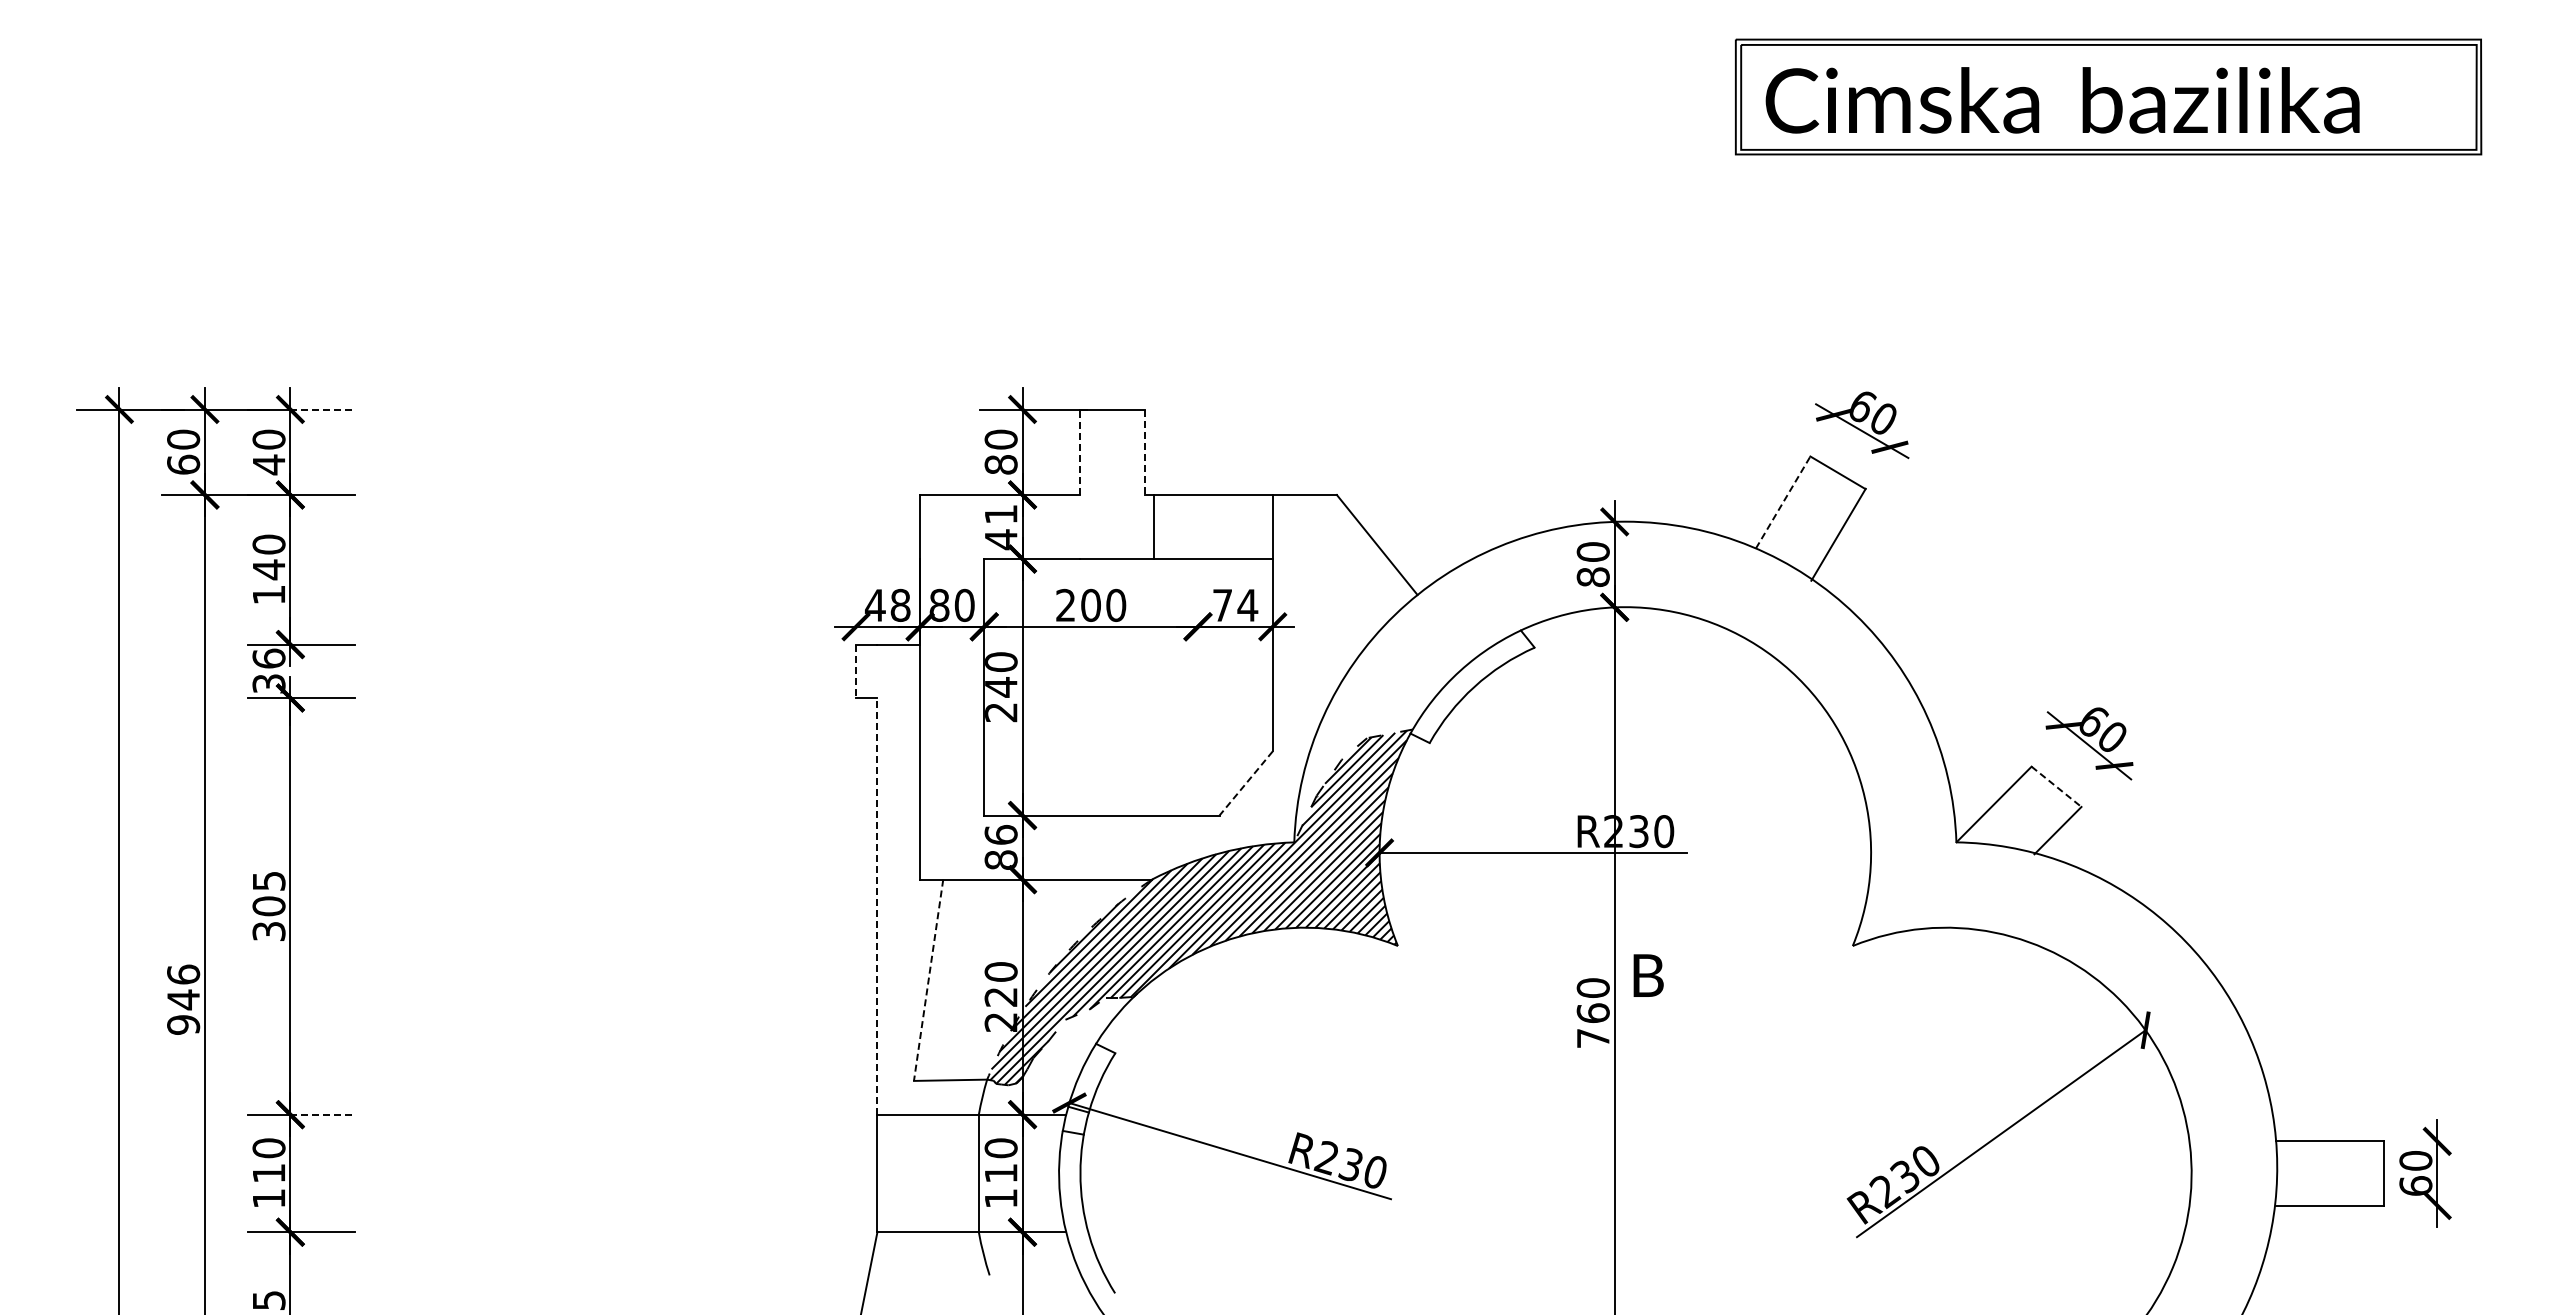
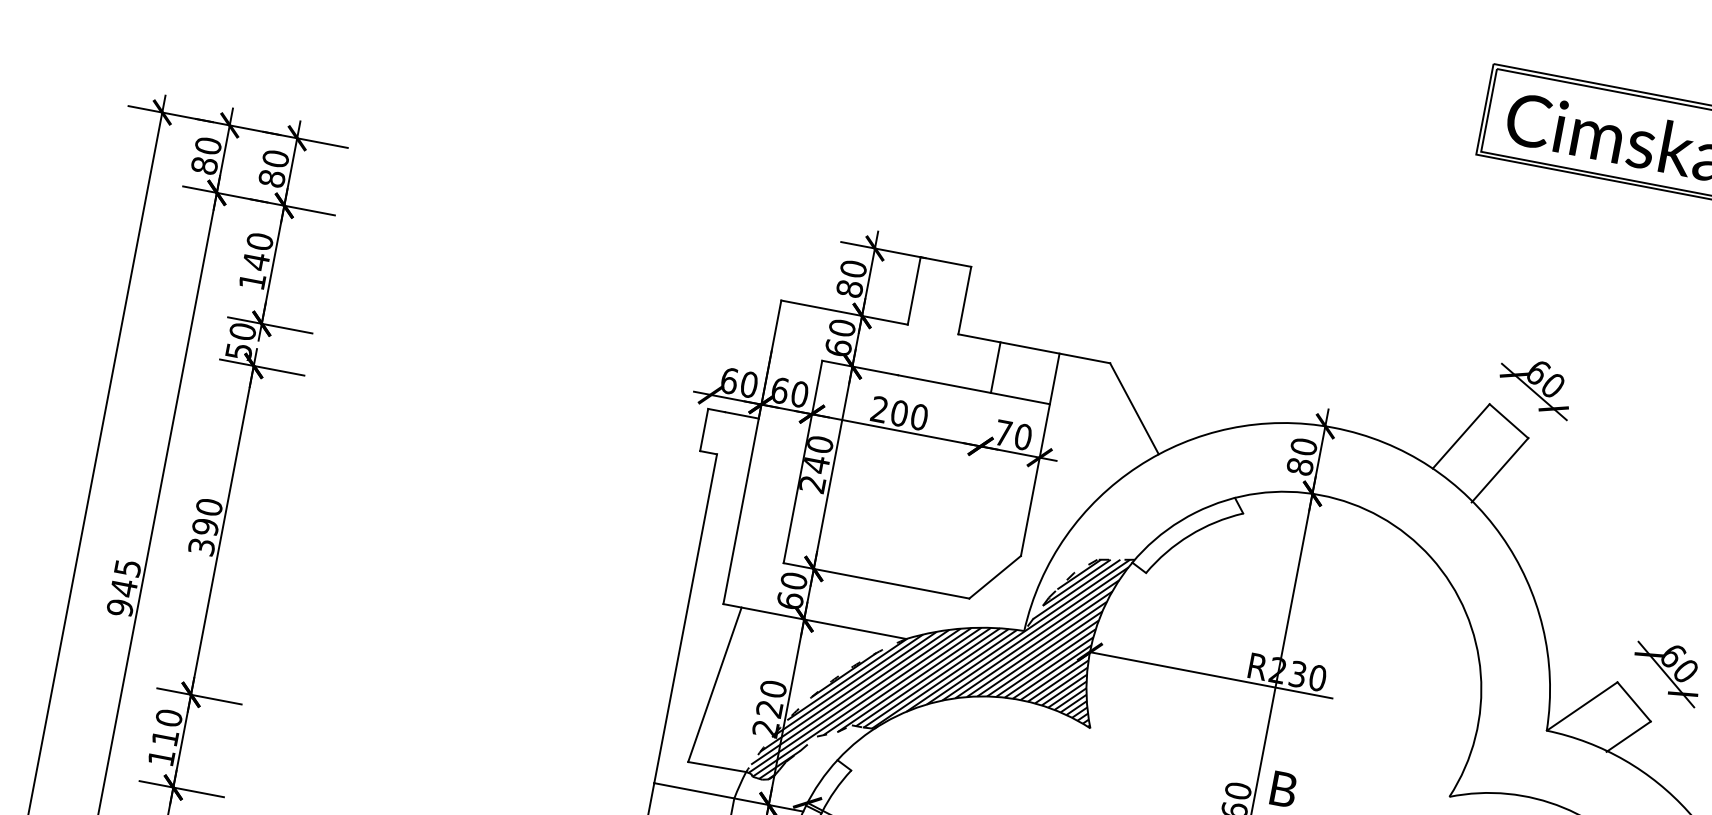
line: (322, 409) -> (322, 143), dashed -> solid
line: (1080, 452) -> (914, 291), dashed -> solid
line: (1144, 452) -> (964, 300), dashed -> solid
text: (183, 464) -> (204, 165), 60 -> 80
text: (268, 464) -> (271, 178), 40 -> 80
line: (1783, 502) -> (1461, 436), dashed -> solid
line: (1153, 526) -> (995, 367), moved
text: (1000, 527) -> (839, 338), 41 -> 60
text: (887, 604) -> (739, 382), 48 -> 60
text: (939, 604) -> (780, 389), 80 -> 60
text: (1247, 604) -> (1023, 436), 74 -> 70
text: (268, 670) -> (240, 340), 36 -> 50
line: (856, 671) -> (704, 430), dashed -> solid
line: (1246, 783) -> (995, 577), dashed -> solid
line: (2056, 787) -> (1634, 702), dashed -> solid
text: (1000, 847) -> (791, 590), 86 -> 60
text: (268, 893) -> (207, 516), 305 -> 390
line: (877, 905) -> (685, 618), dashed -> solid
text: (183, 974) -> (127, 568), 946 -> 945
line: (928, 980) -> (714, 684), dashed -> solid
line: (322, 1114) -> (216, 699), dashed -> solid

